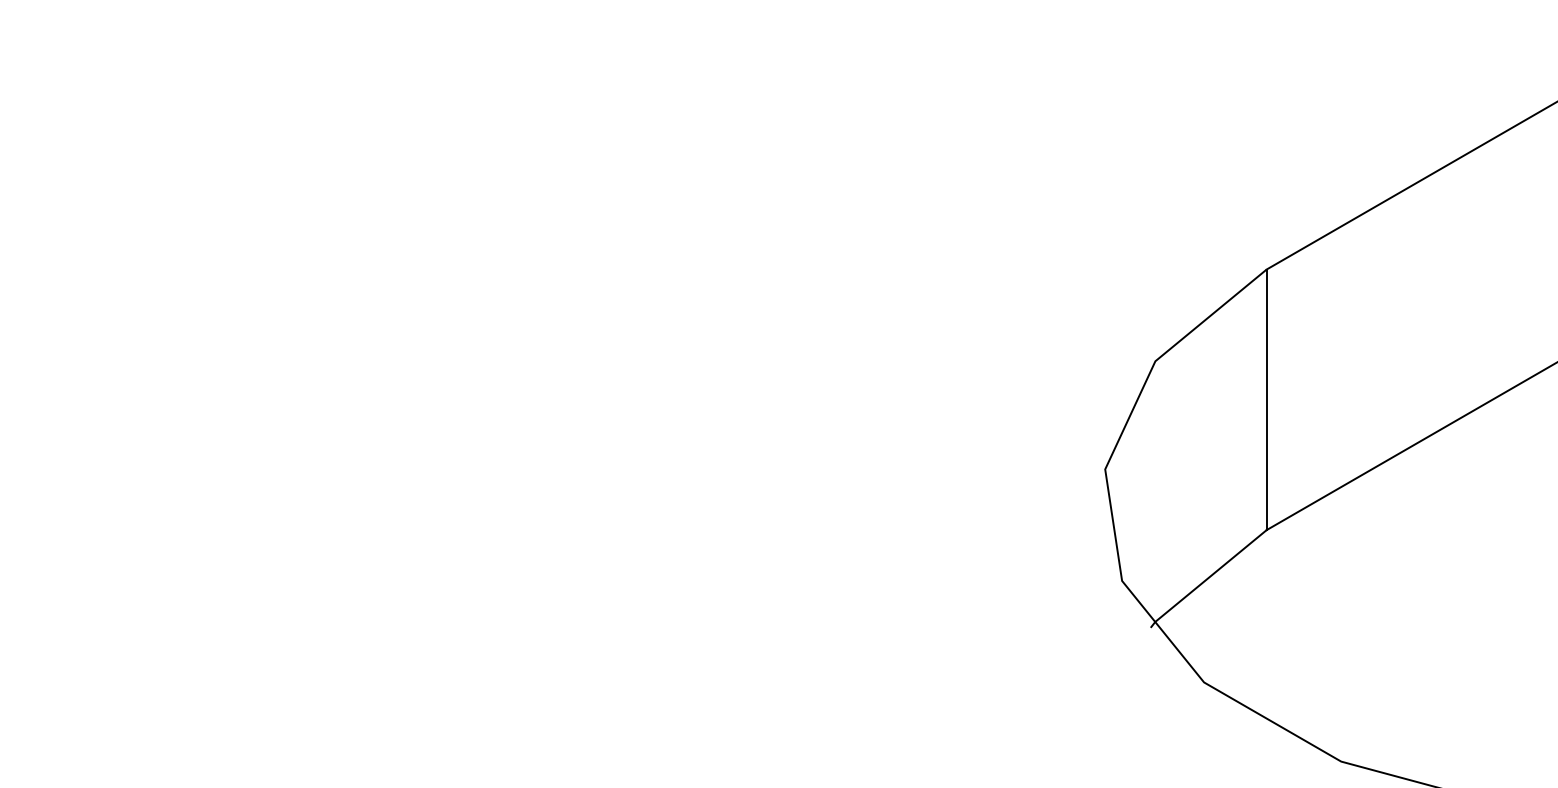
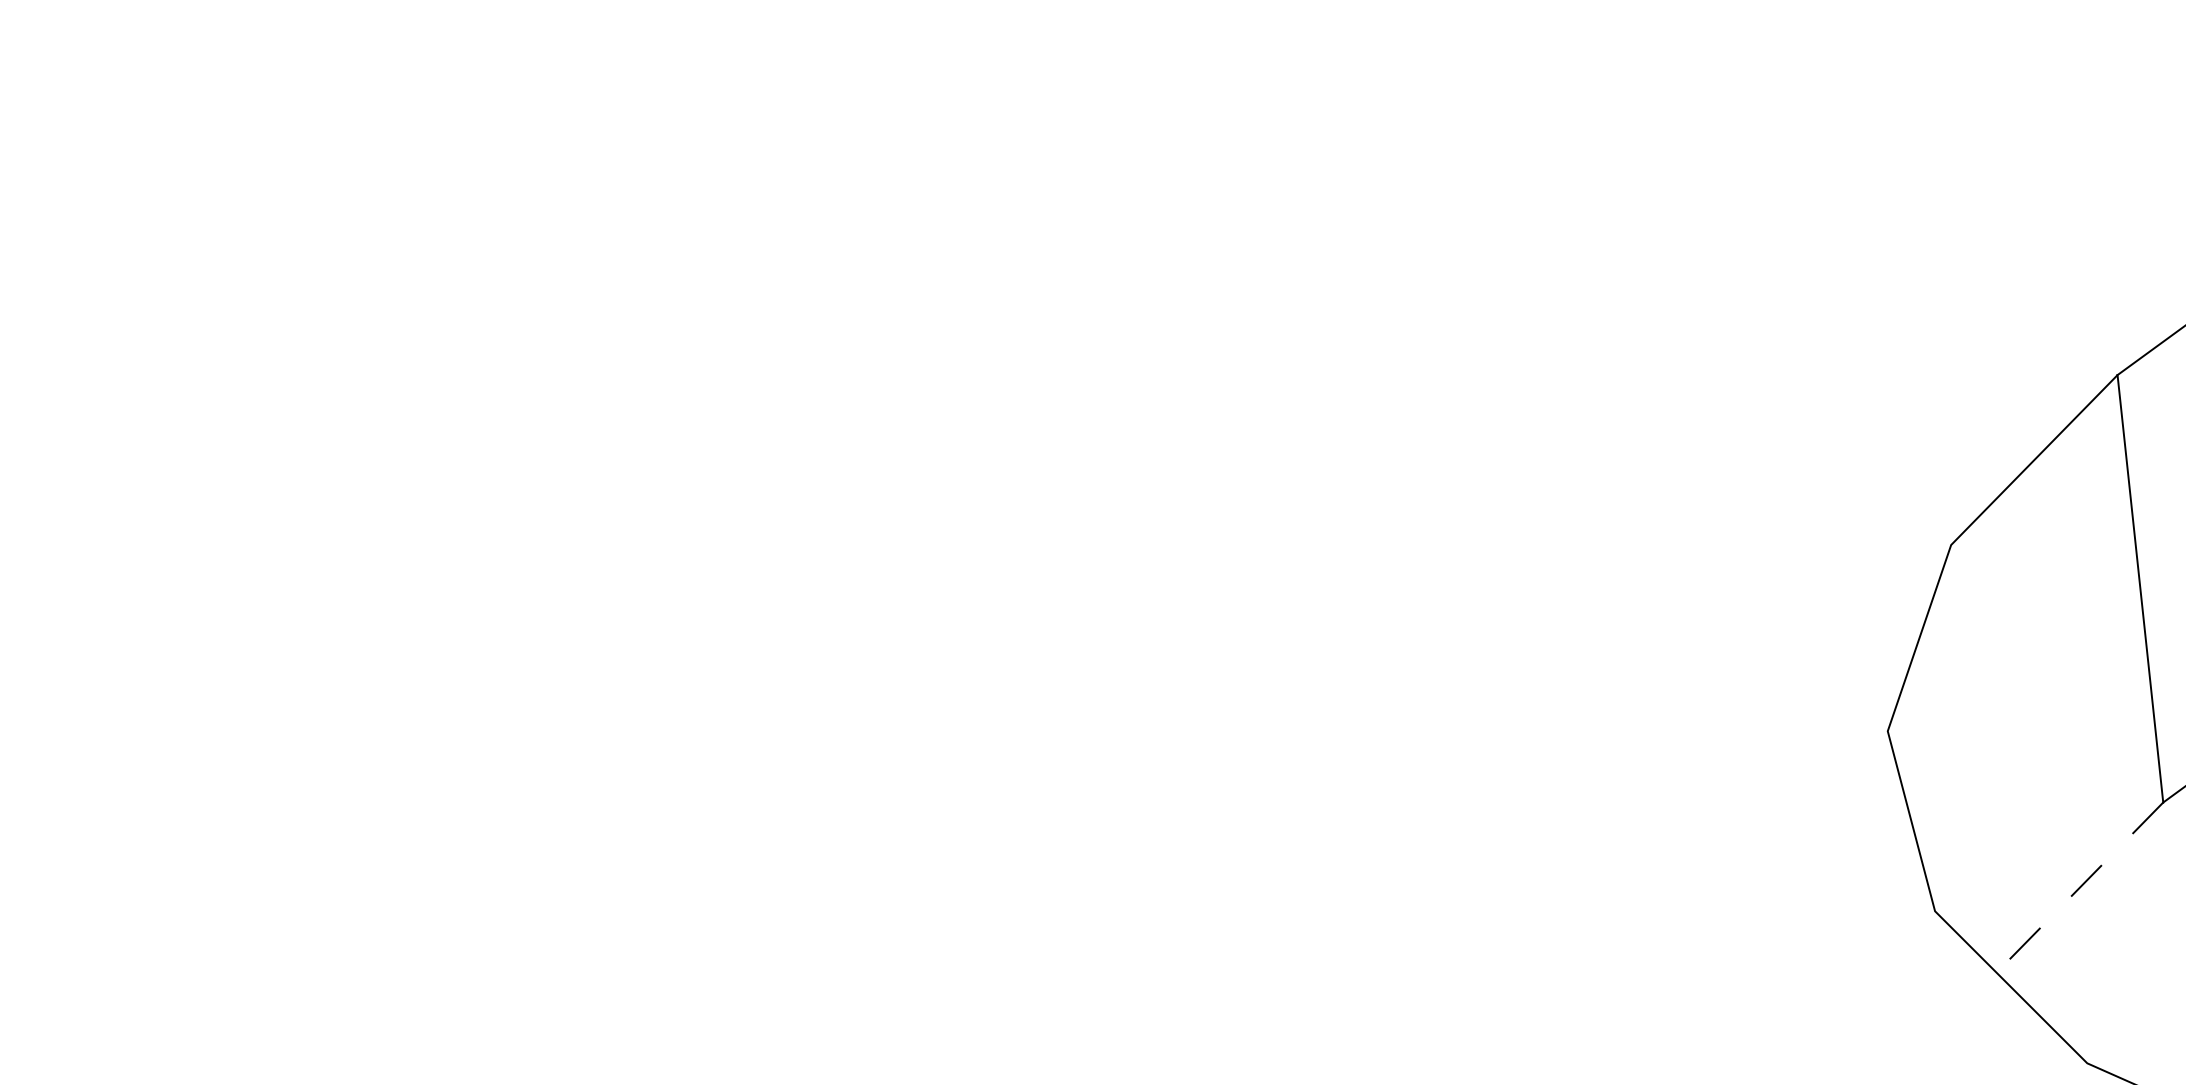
line: (1207, 578) -> (2074, 892), solid -> dashed

